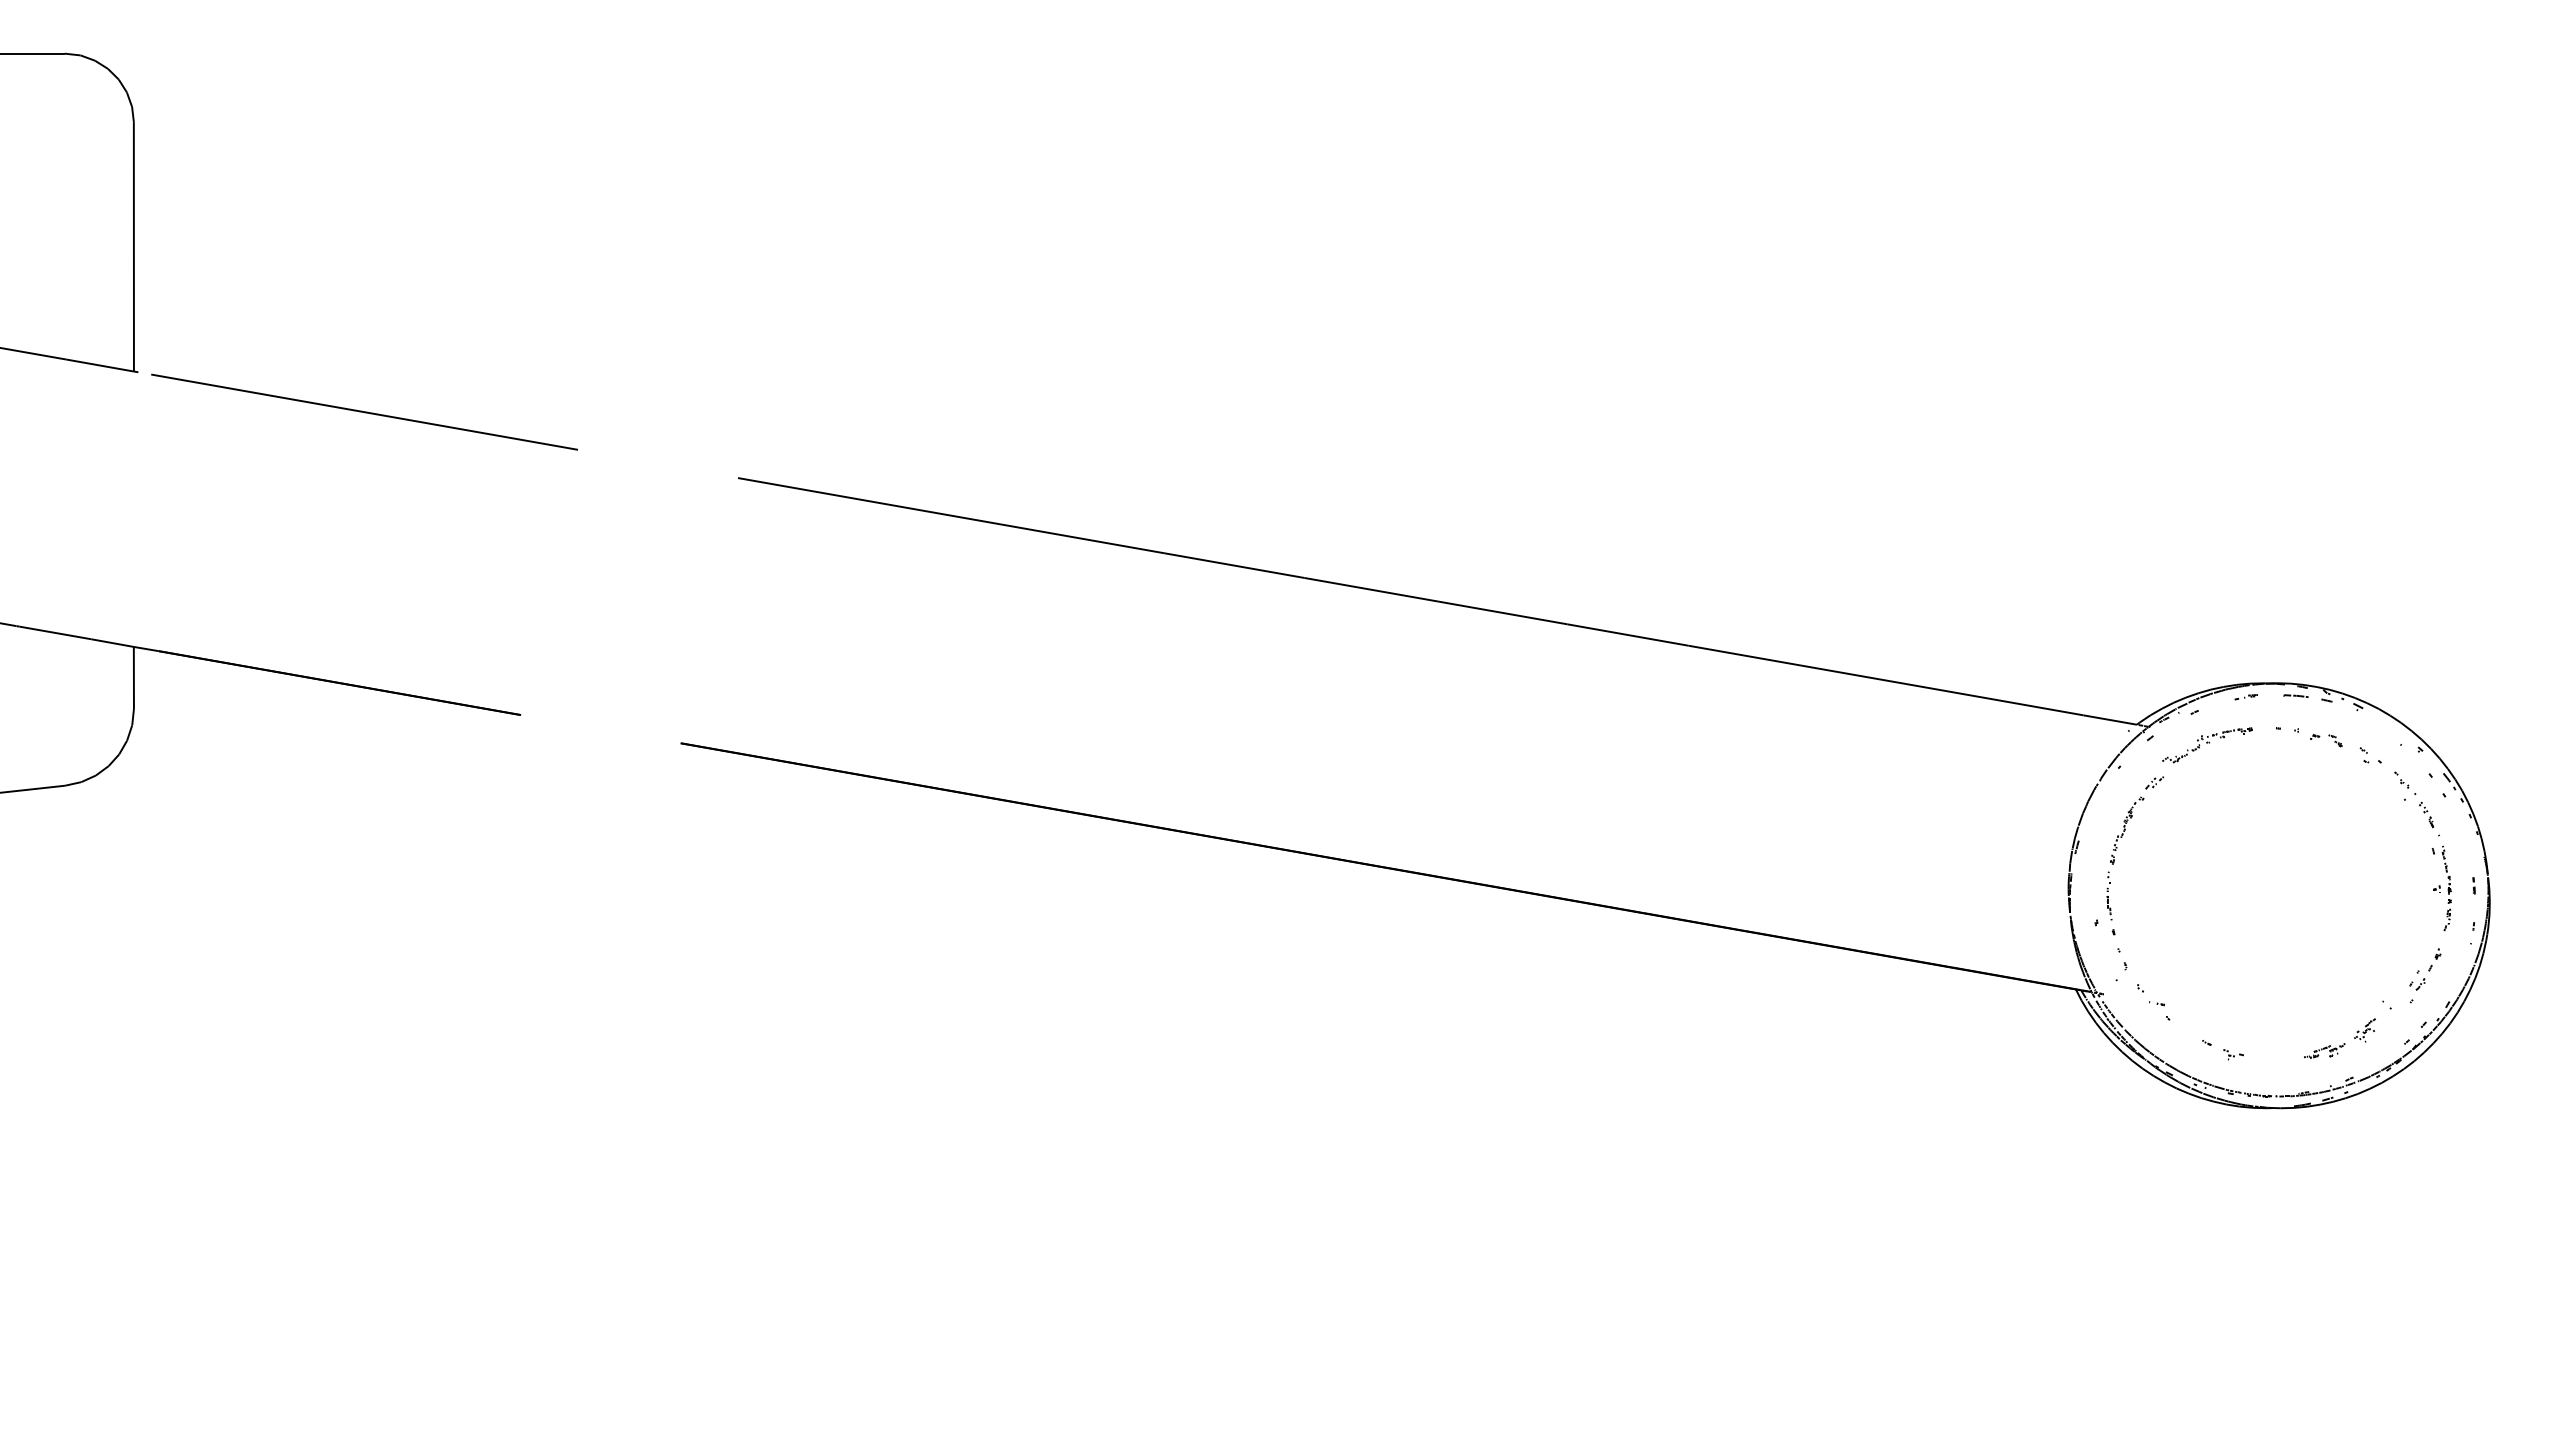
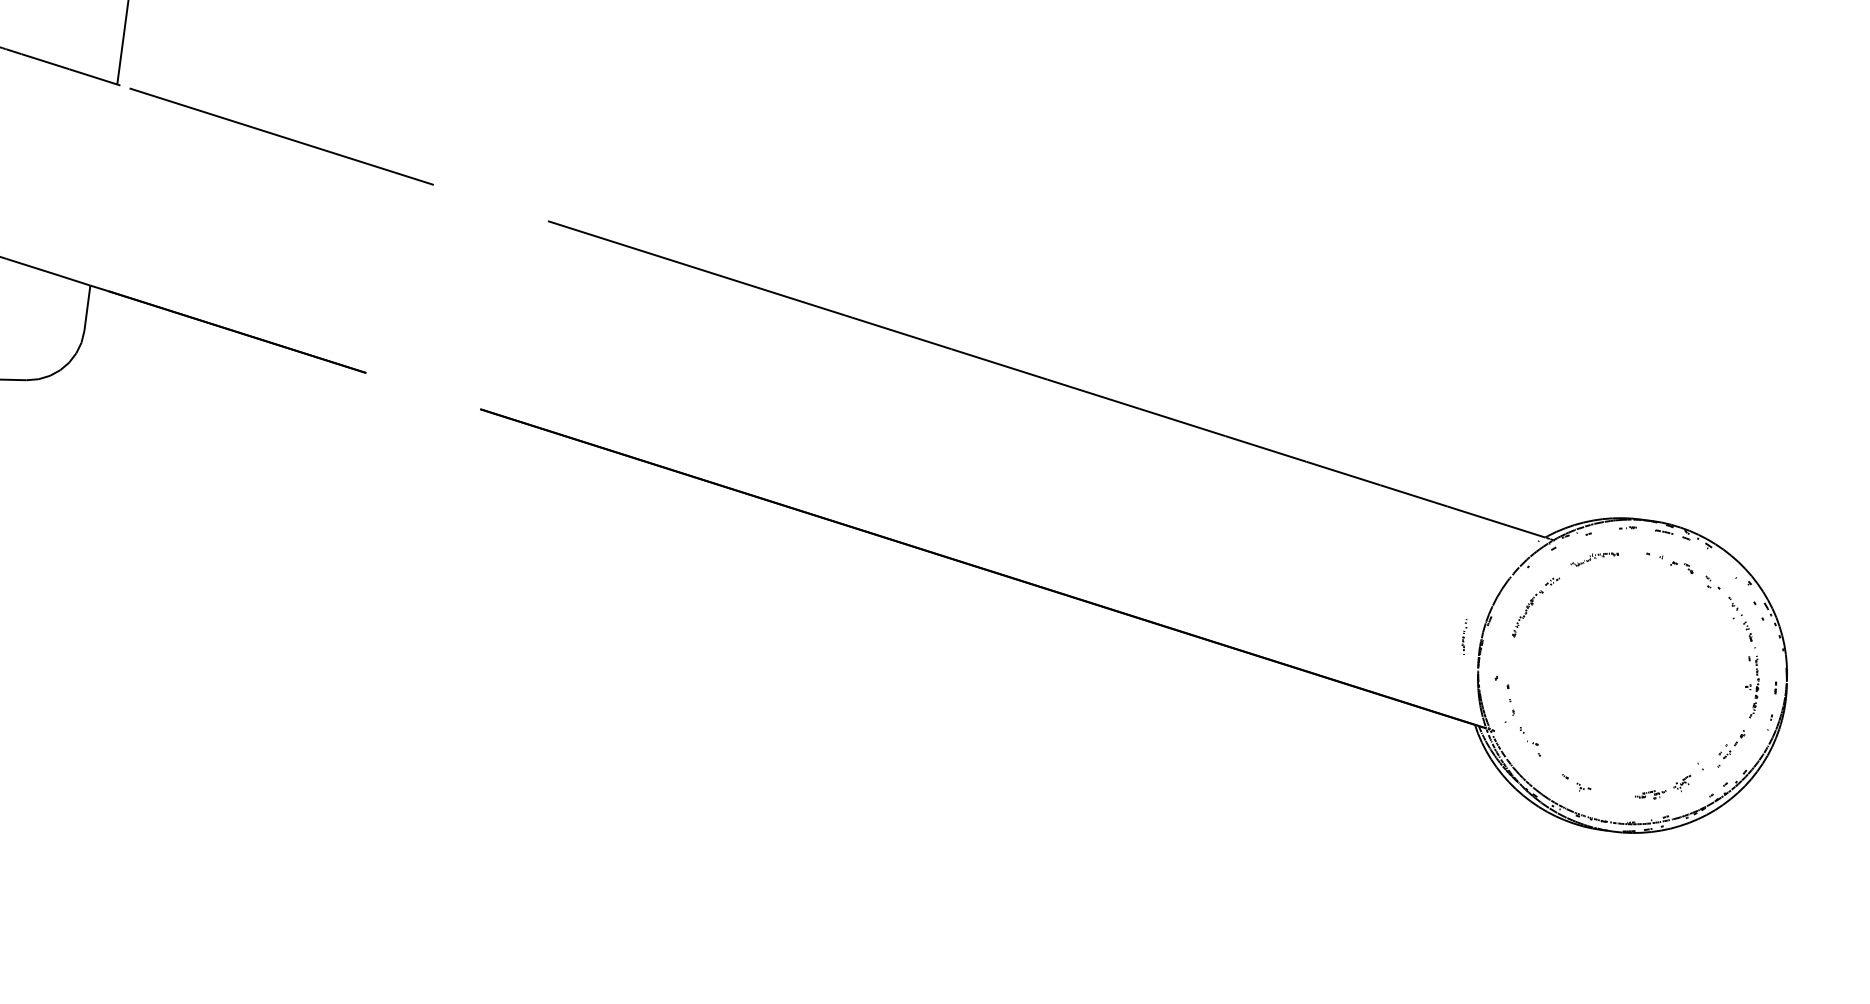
part: (2207, 745) -> (1594, 559), size x0.7
part: (2109, 895) -> (1464, 636), moved

